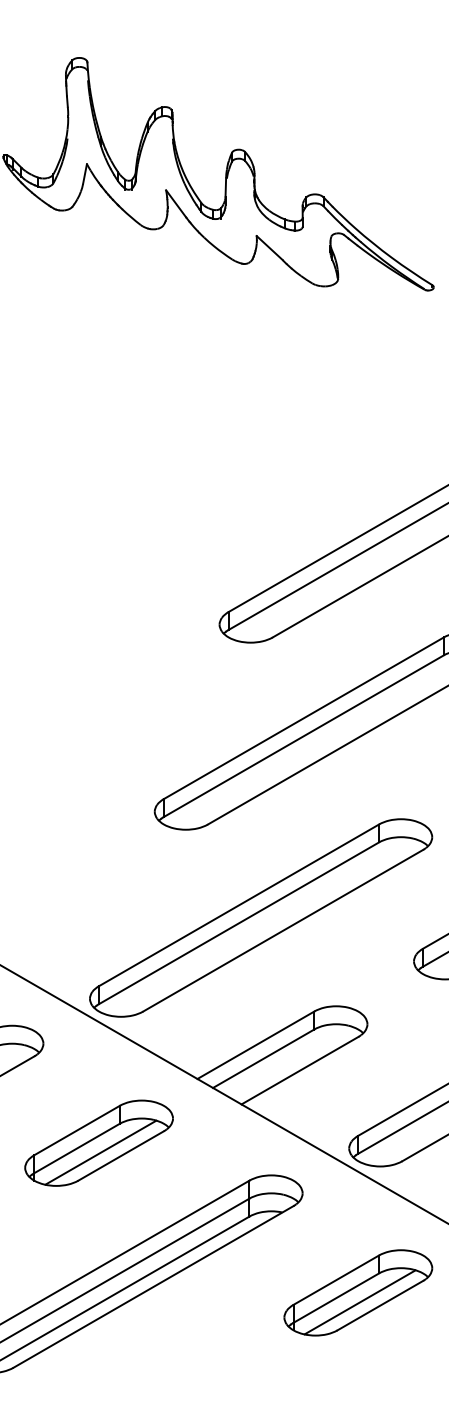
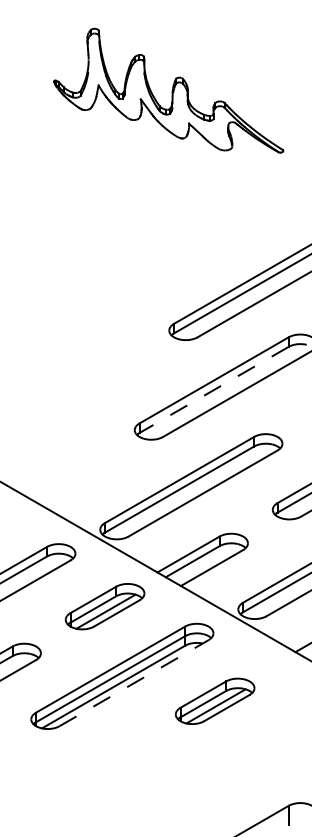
line: (302, 737) -> (213, 390), solid -> dashed
line: (154, 1285) -> (134, 682), solid -> dashed
part: (357, 1291) -> (214, 700), moved

